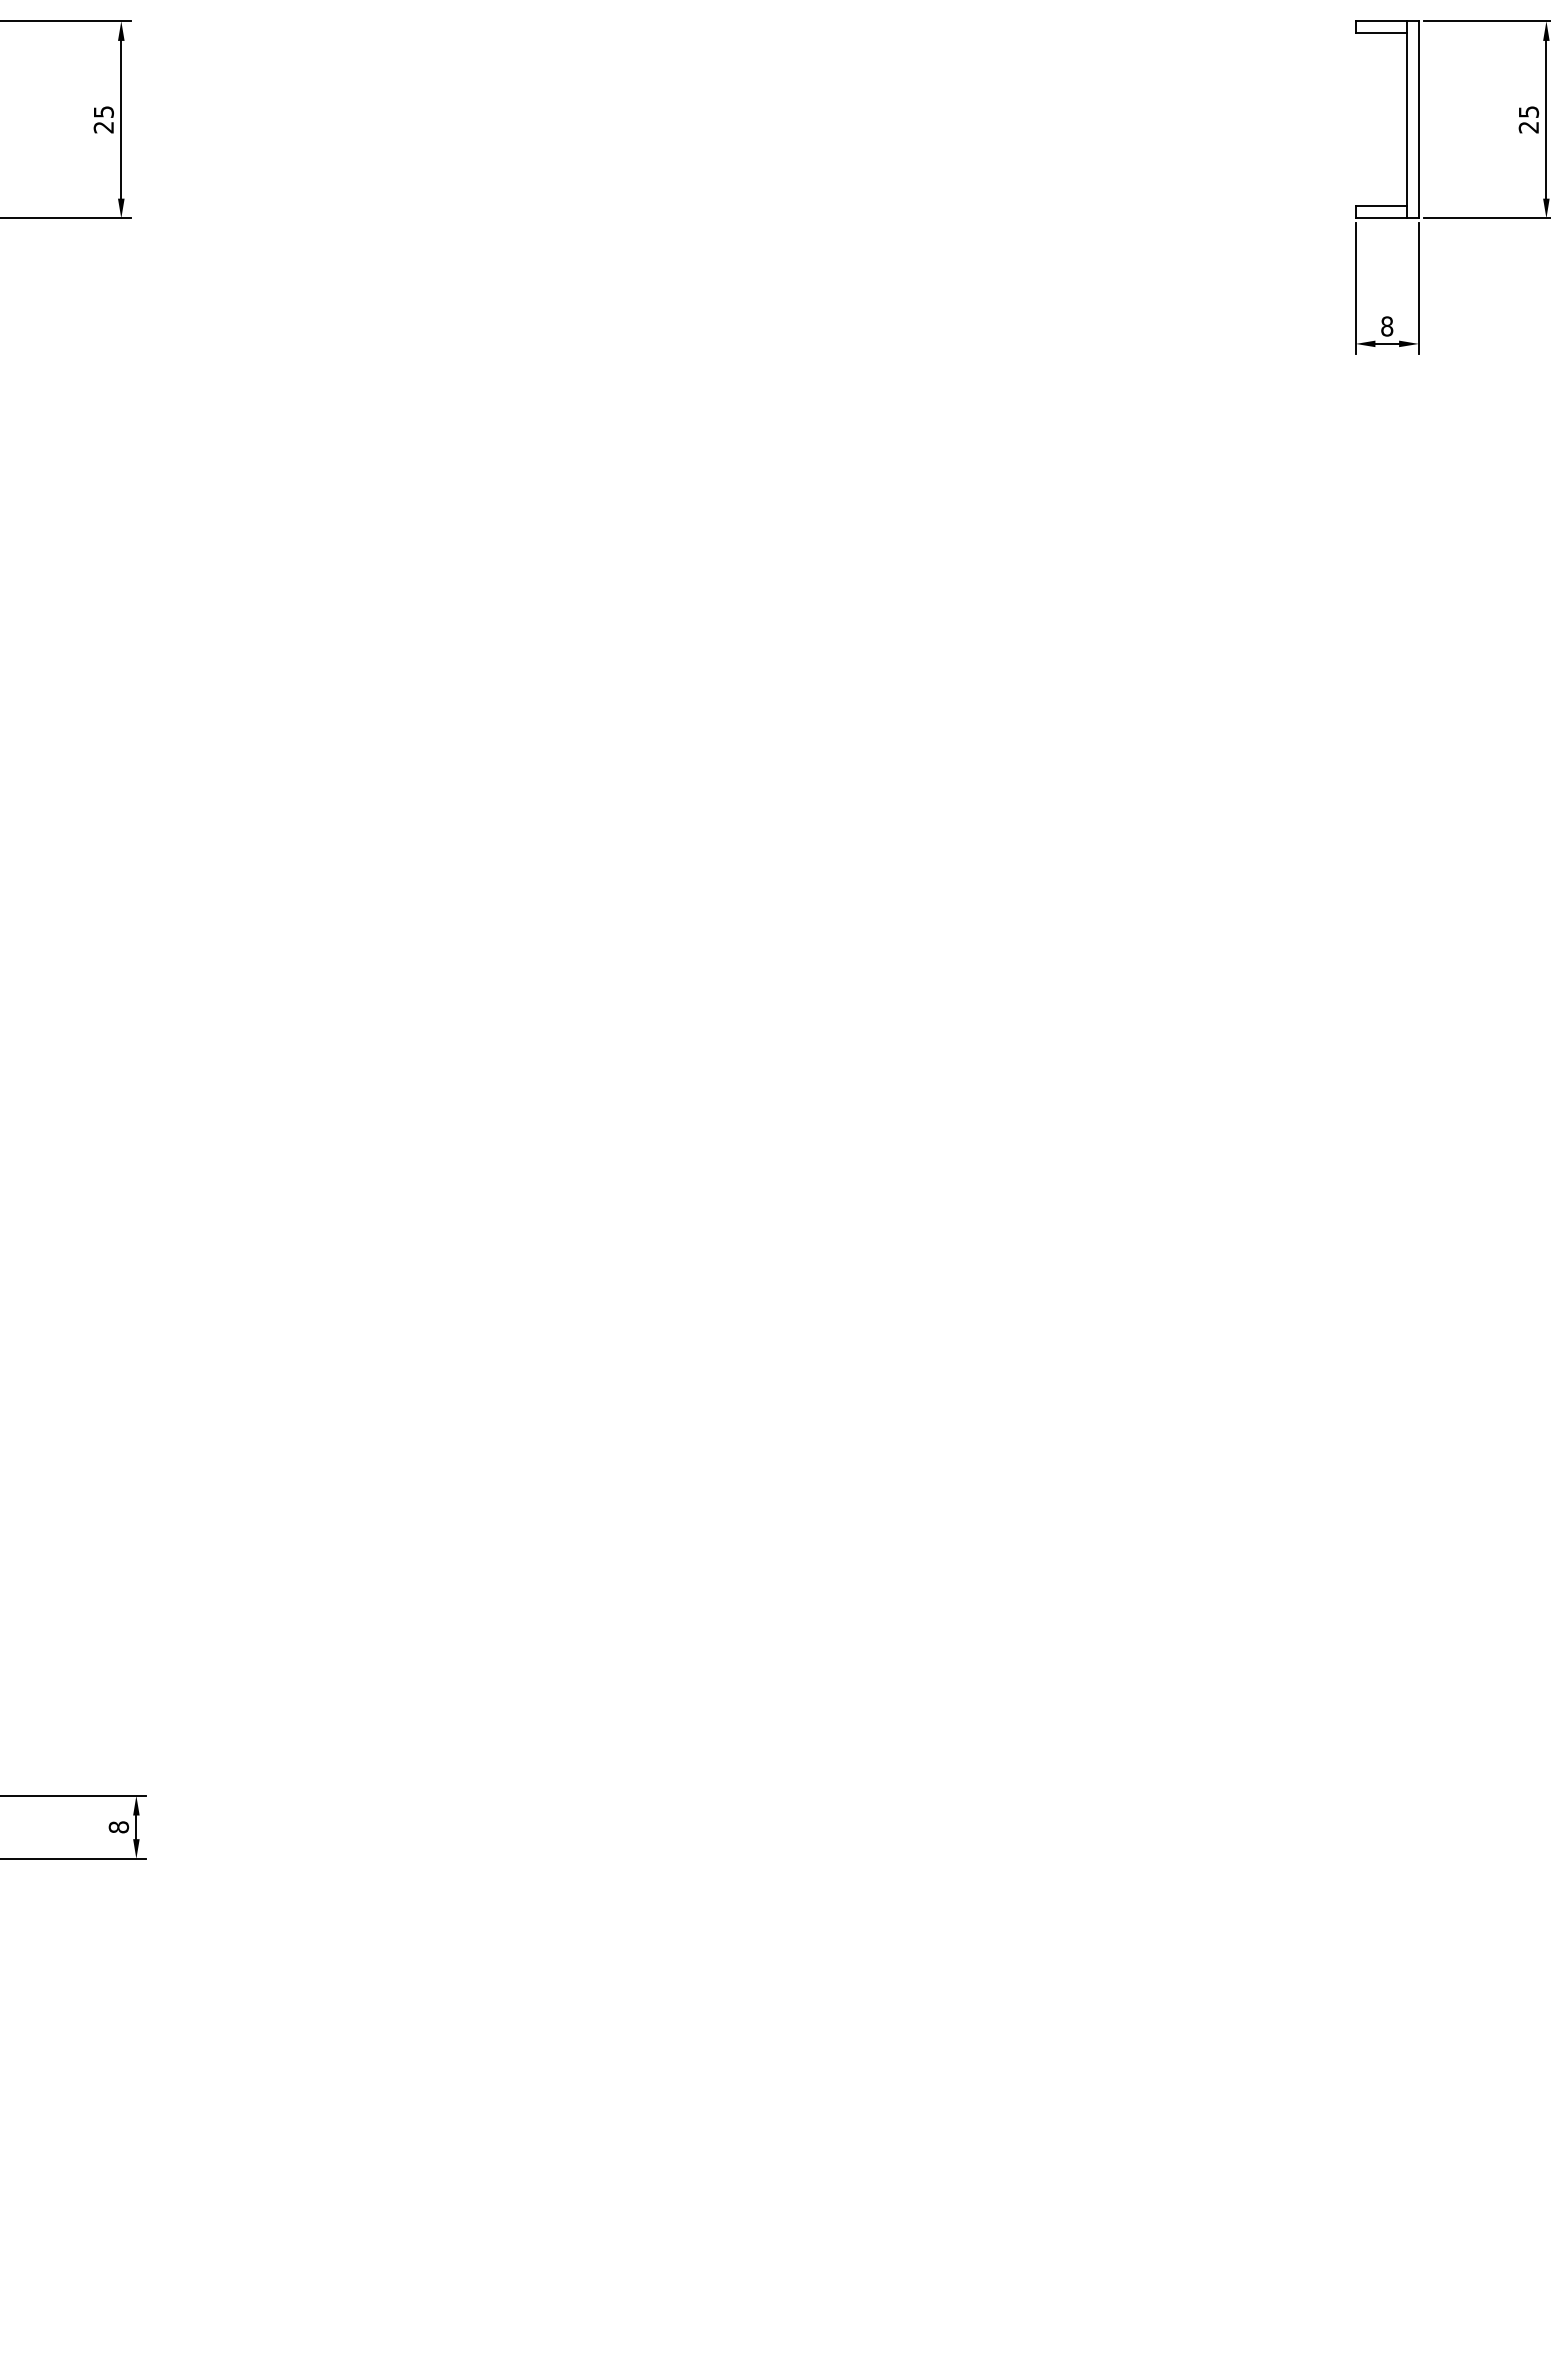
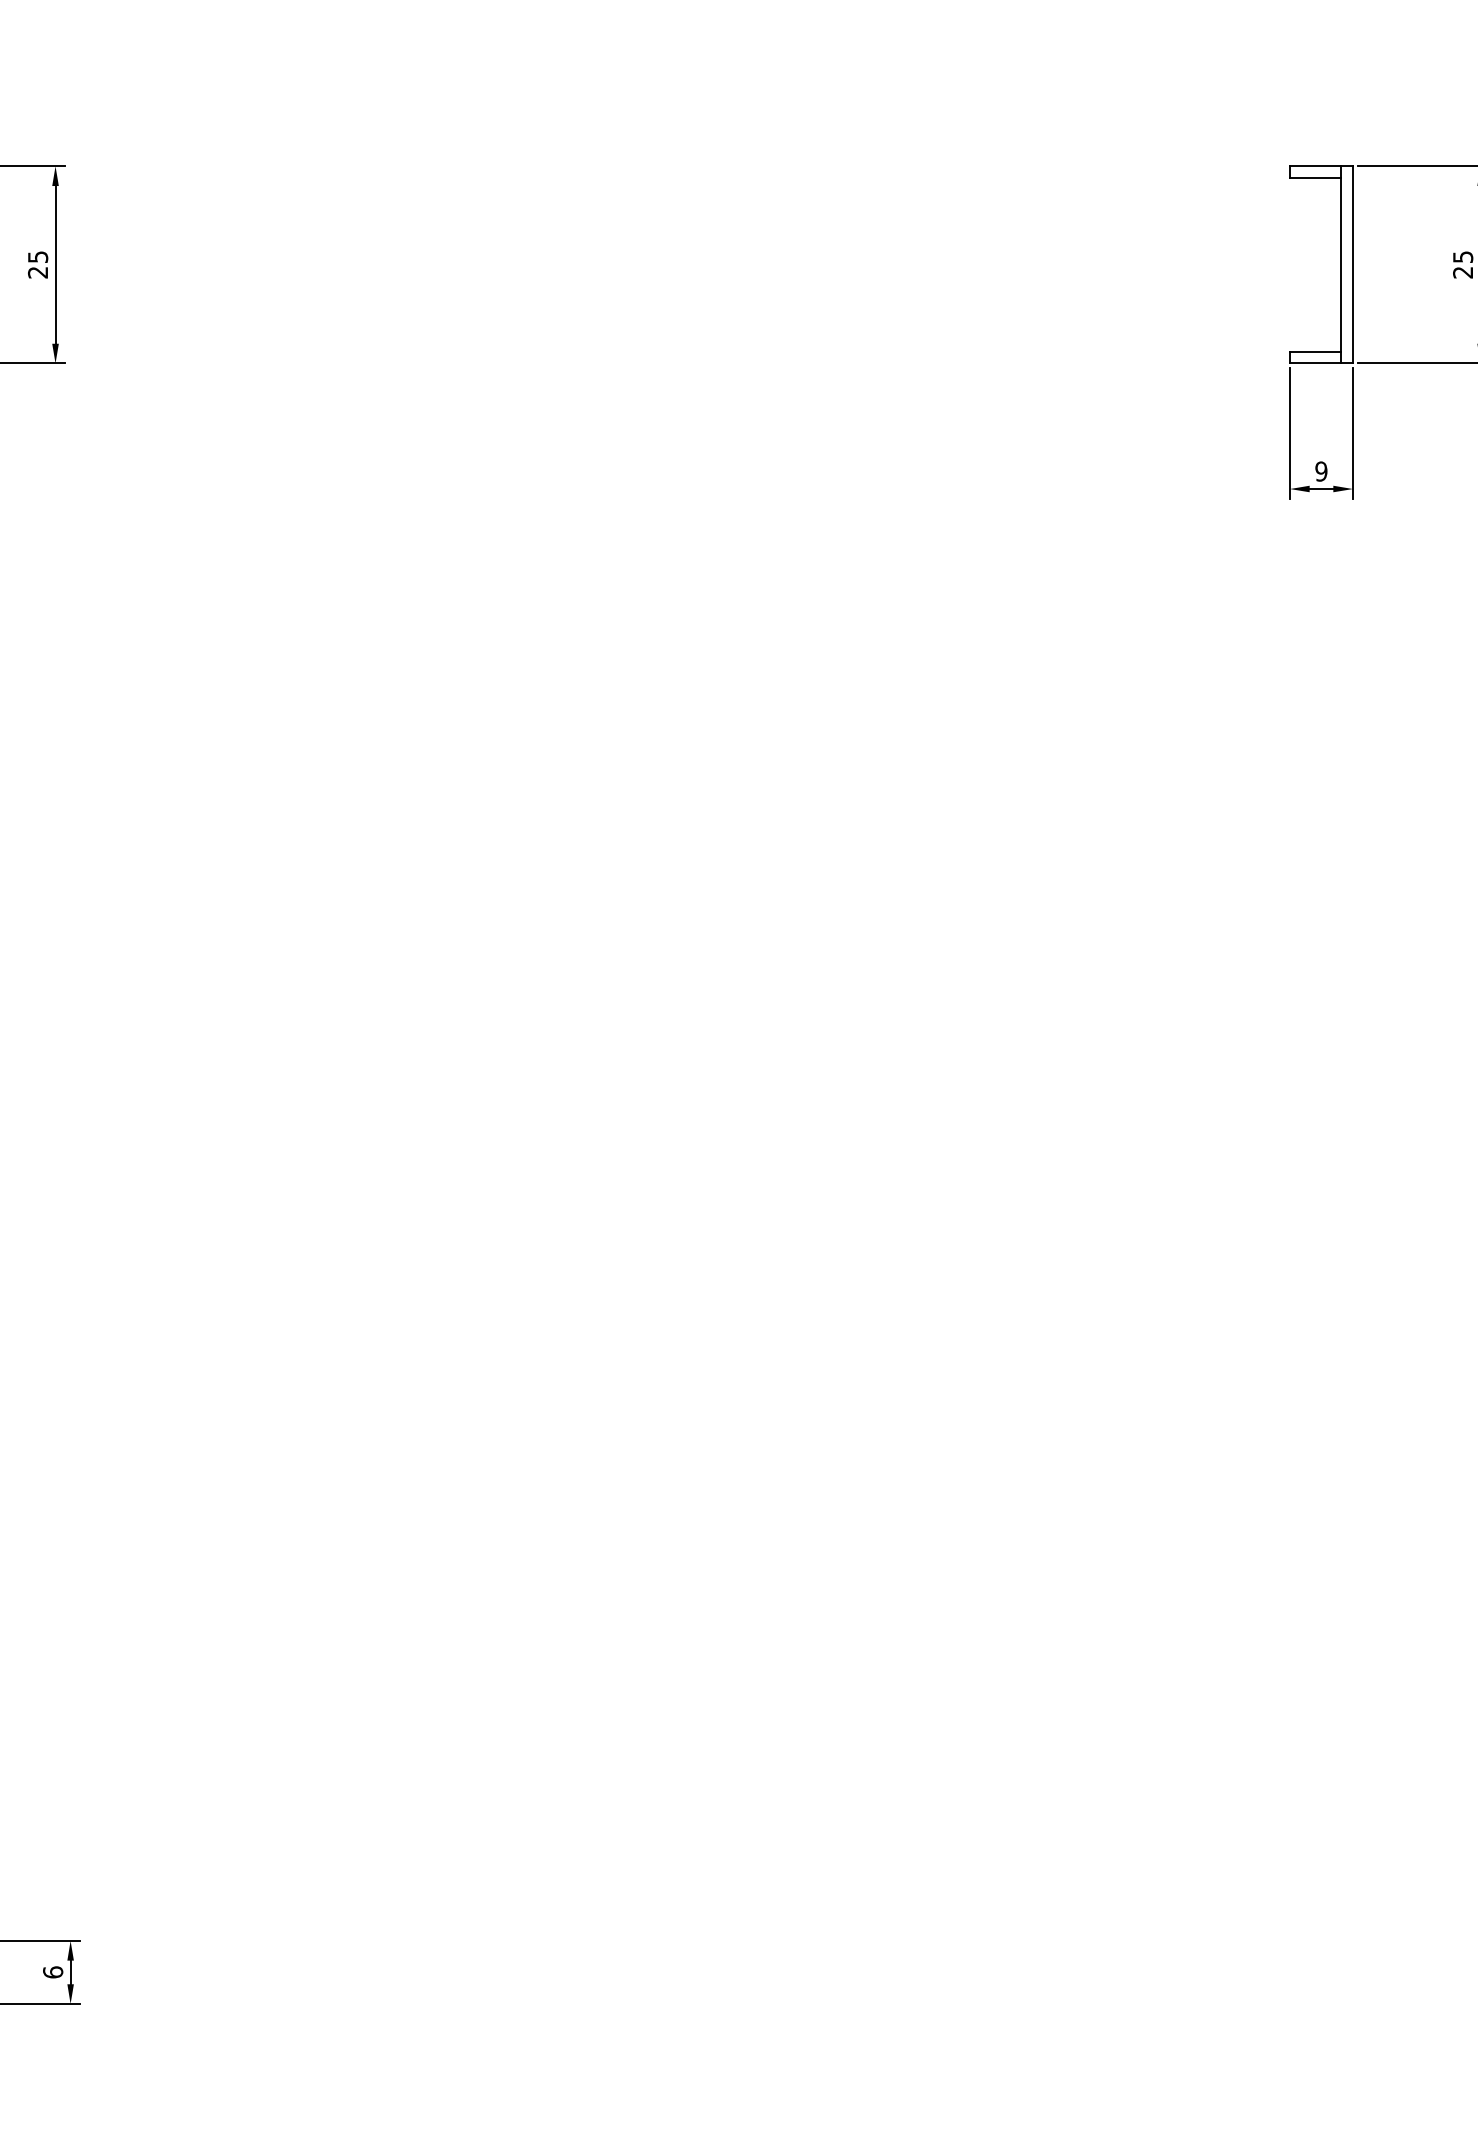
text: (1387, 326) -> (1321, 471), 8 -> 9
text: (118, 1827) -> (52, 1972), 8 -> 6

